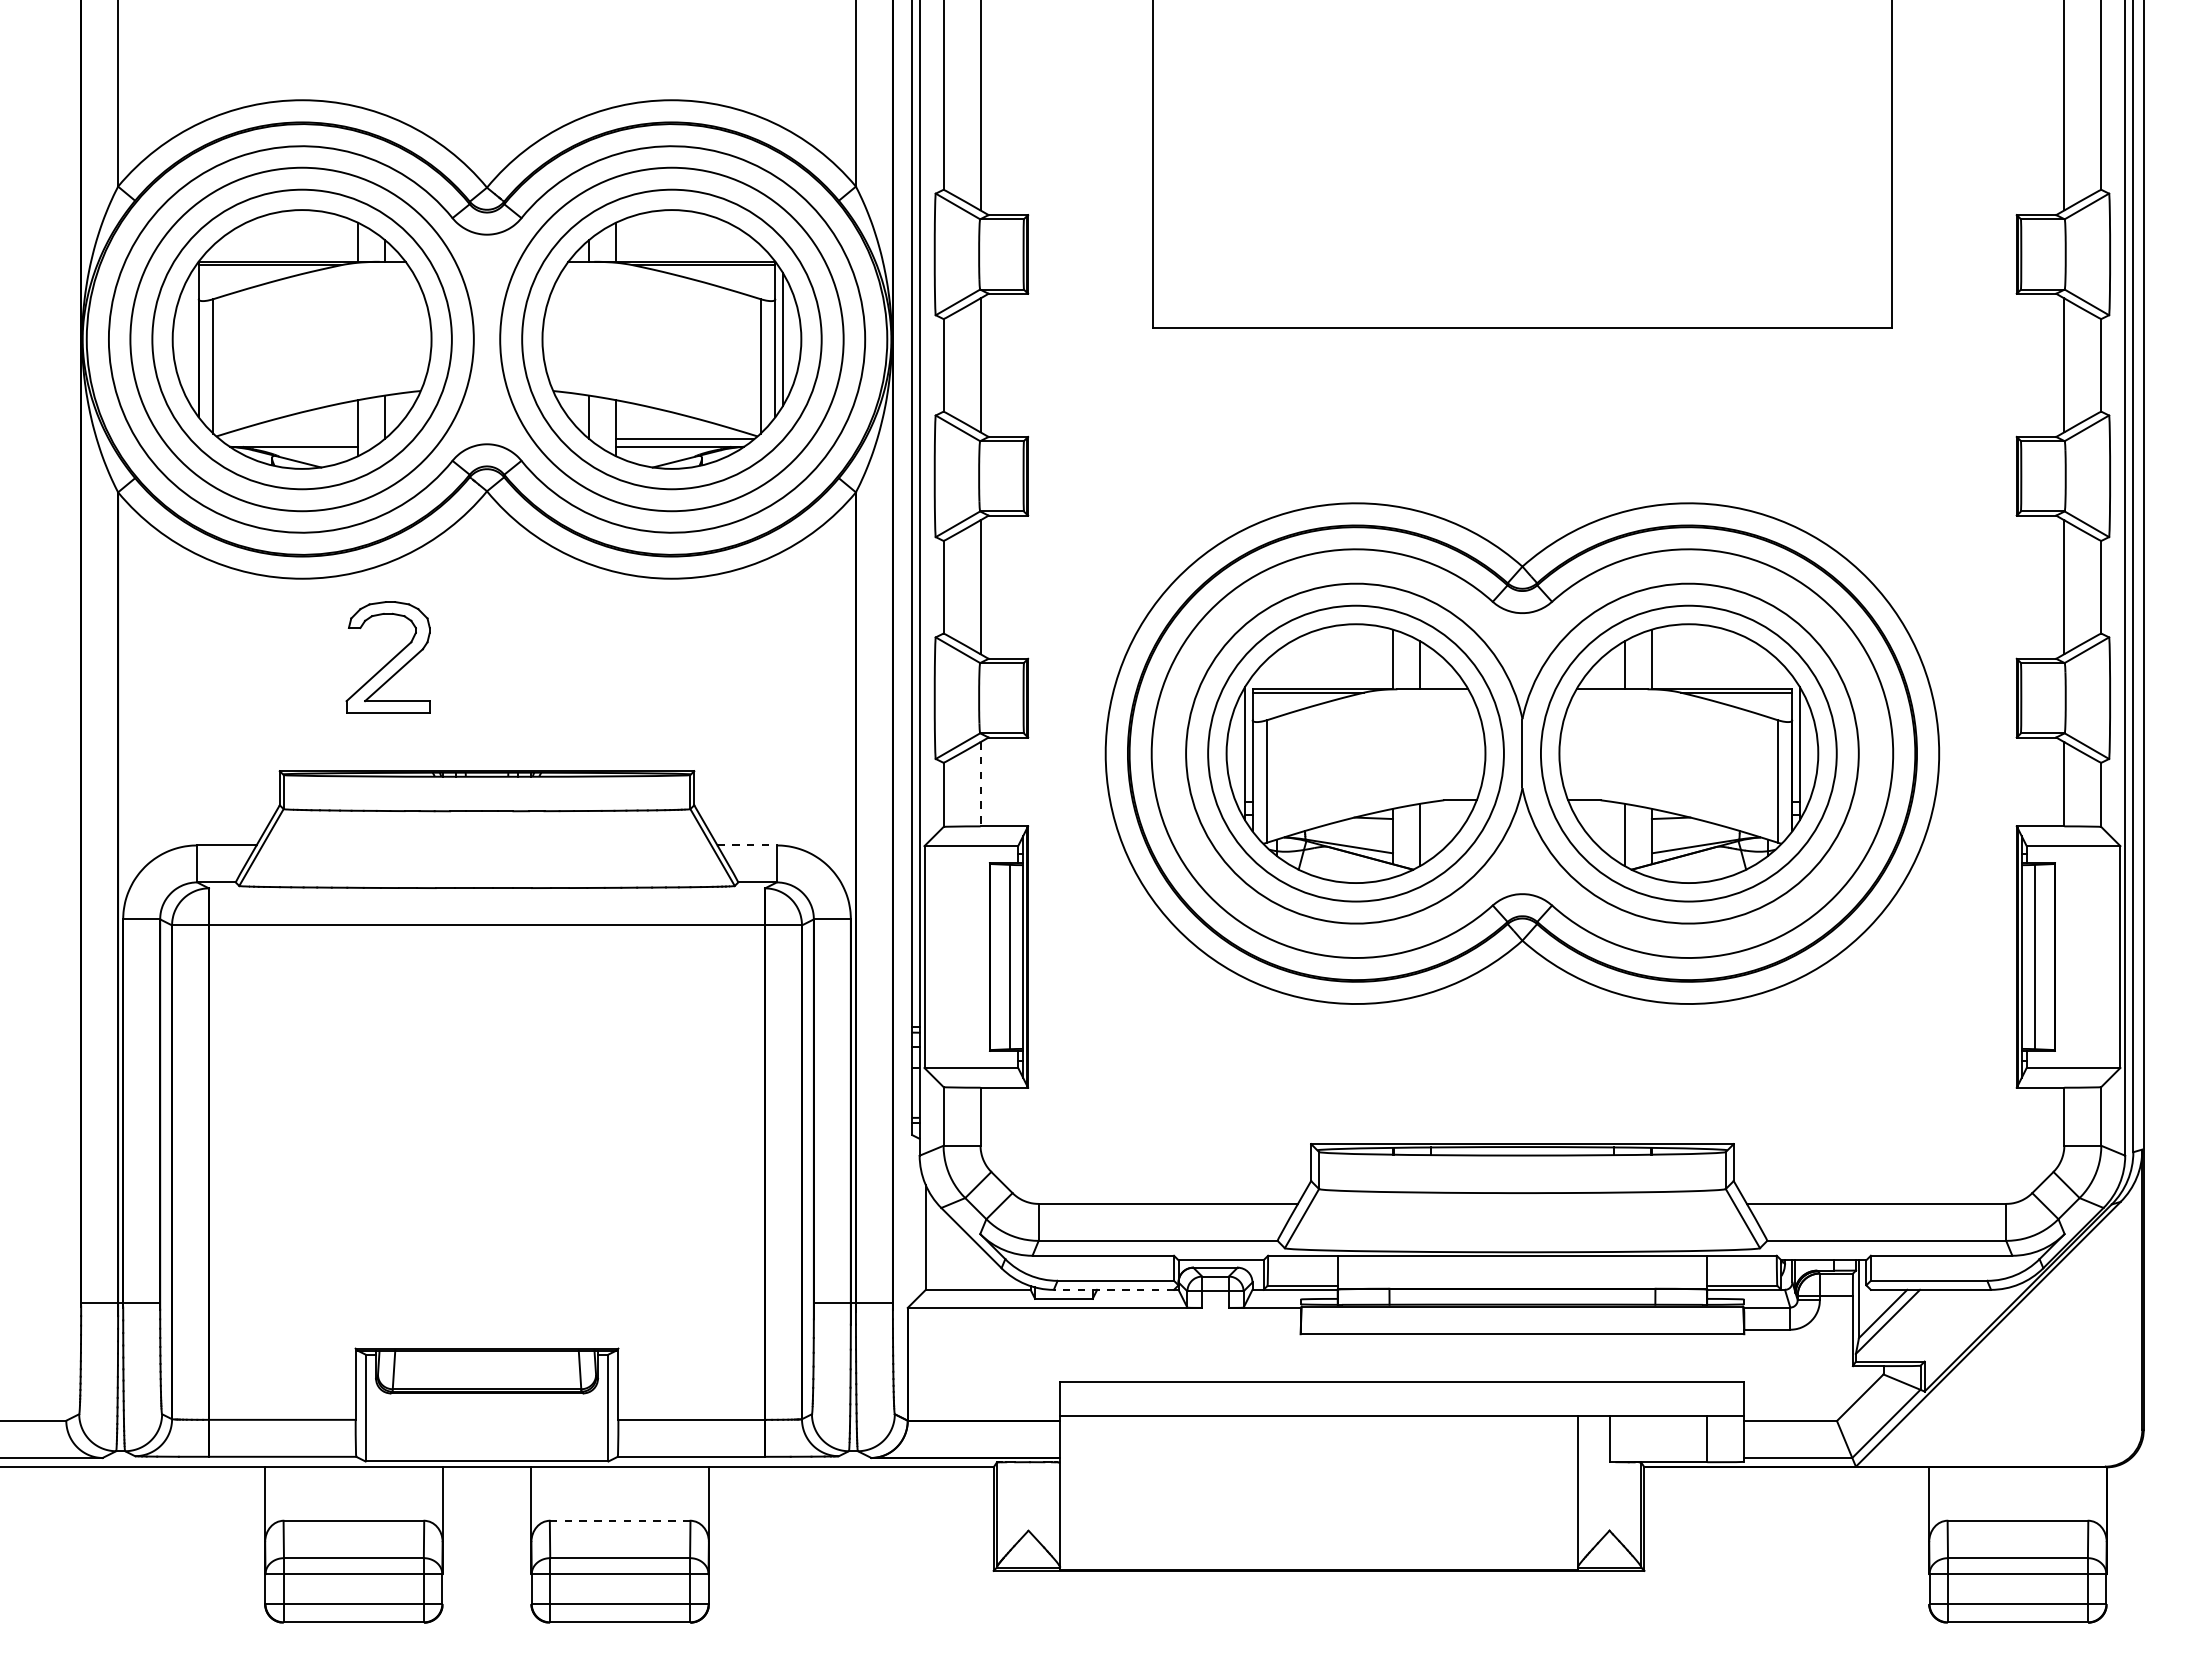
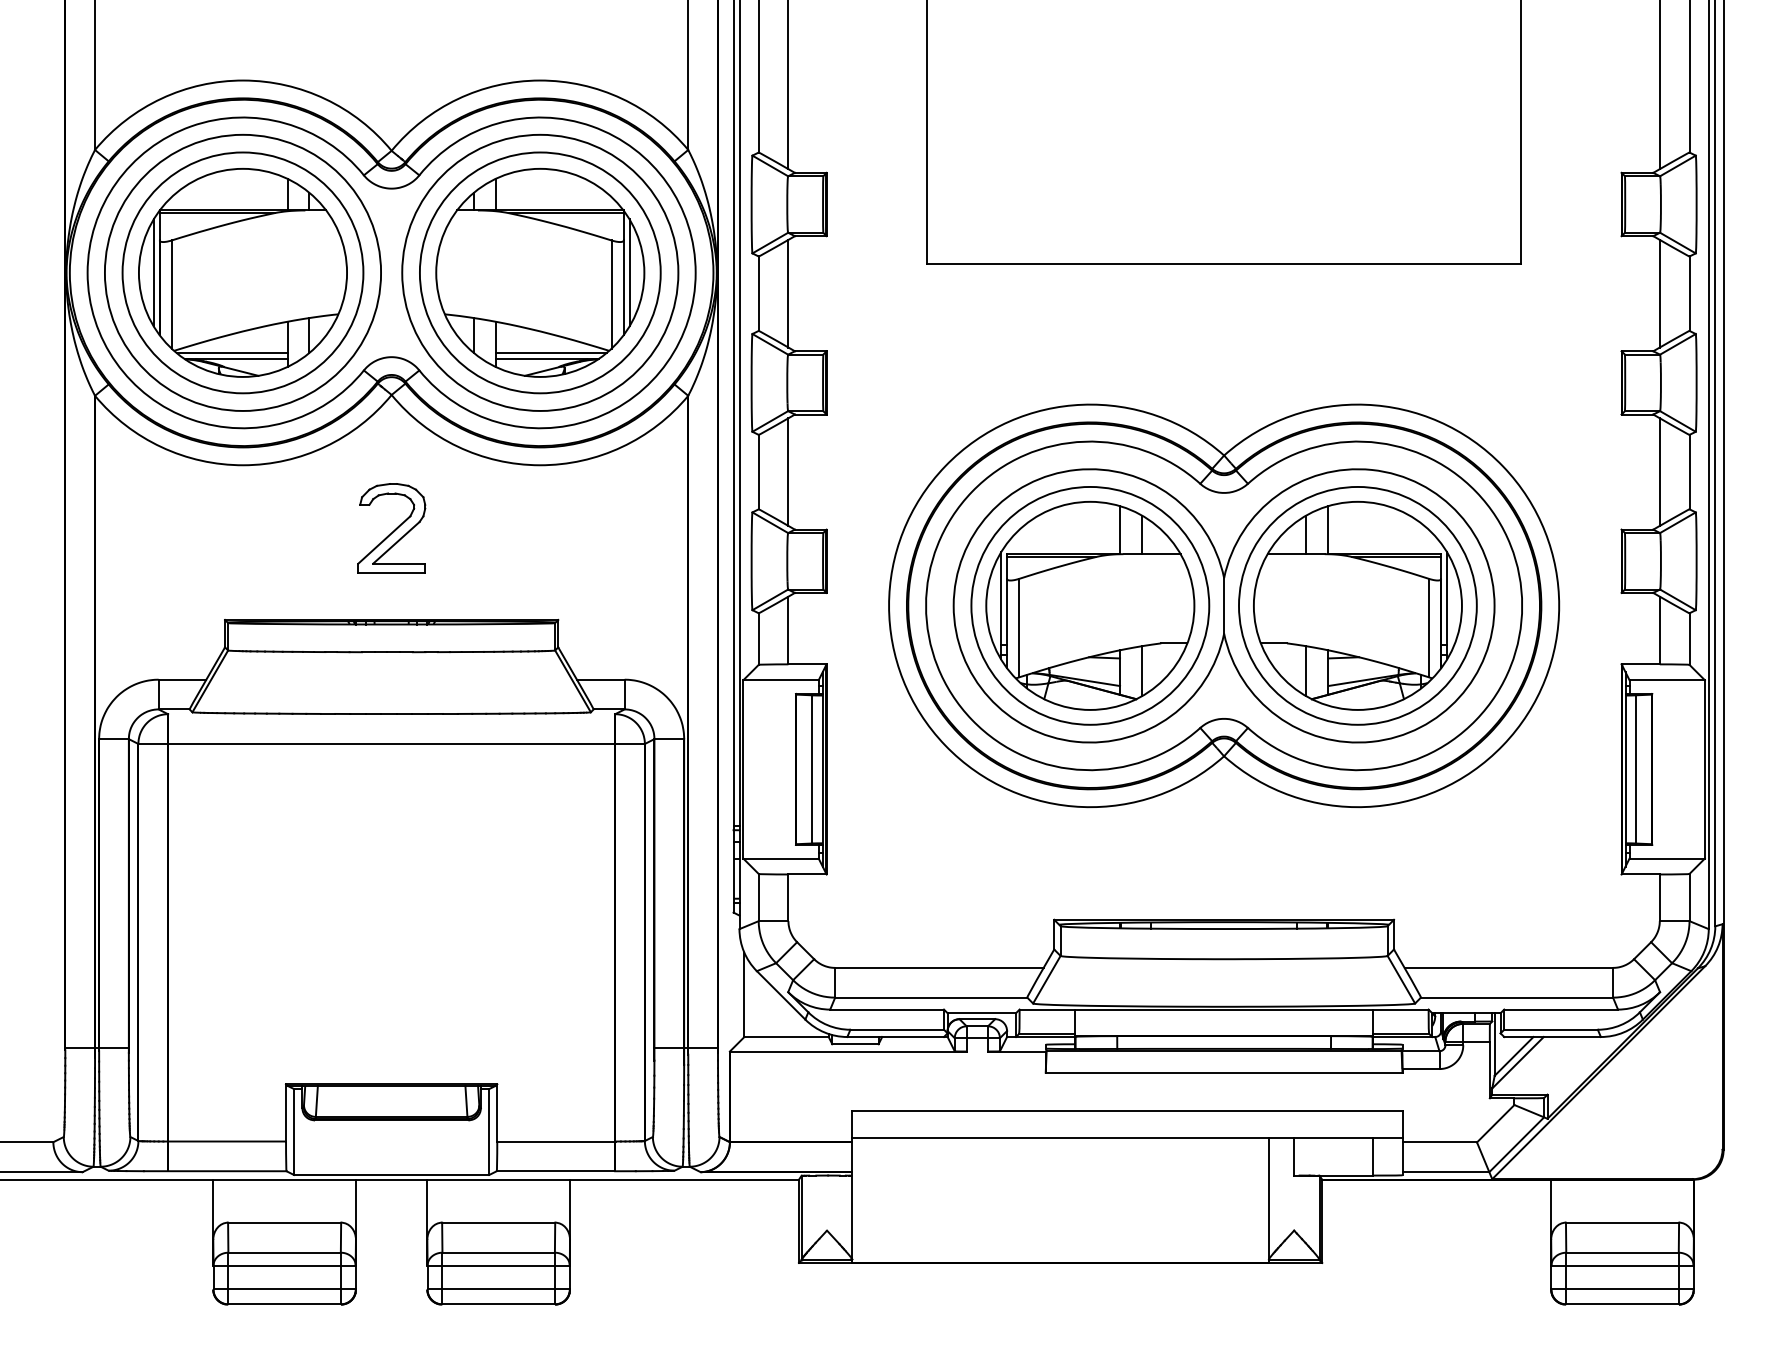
line: (191, 339) -> (154, 272), added
line: (288, 439) -> (232, 353), added
part: (387, 657) -> (391, 528), moved
line: (980, 784) -> (788, 630), dashed -> solid
line: (747, 845) -> (601, 679), dashed -> solid
line: (1113, 1289) -> (895, 1036), dashed -> solid
line: (620, 1520) -> (498, 1222), dashed -> solid

